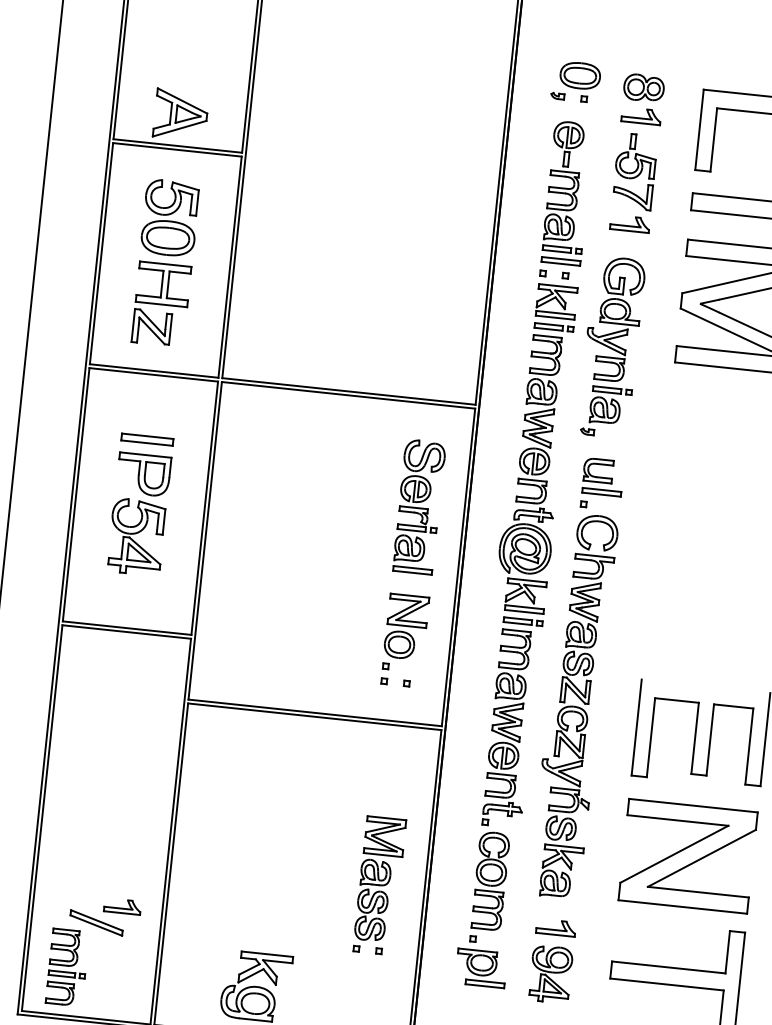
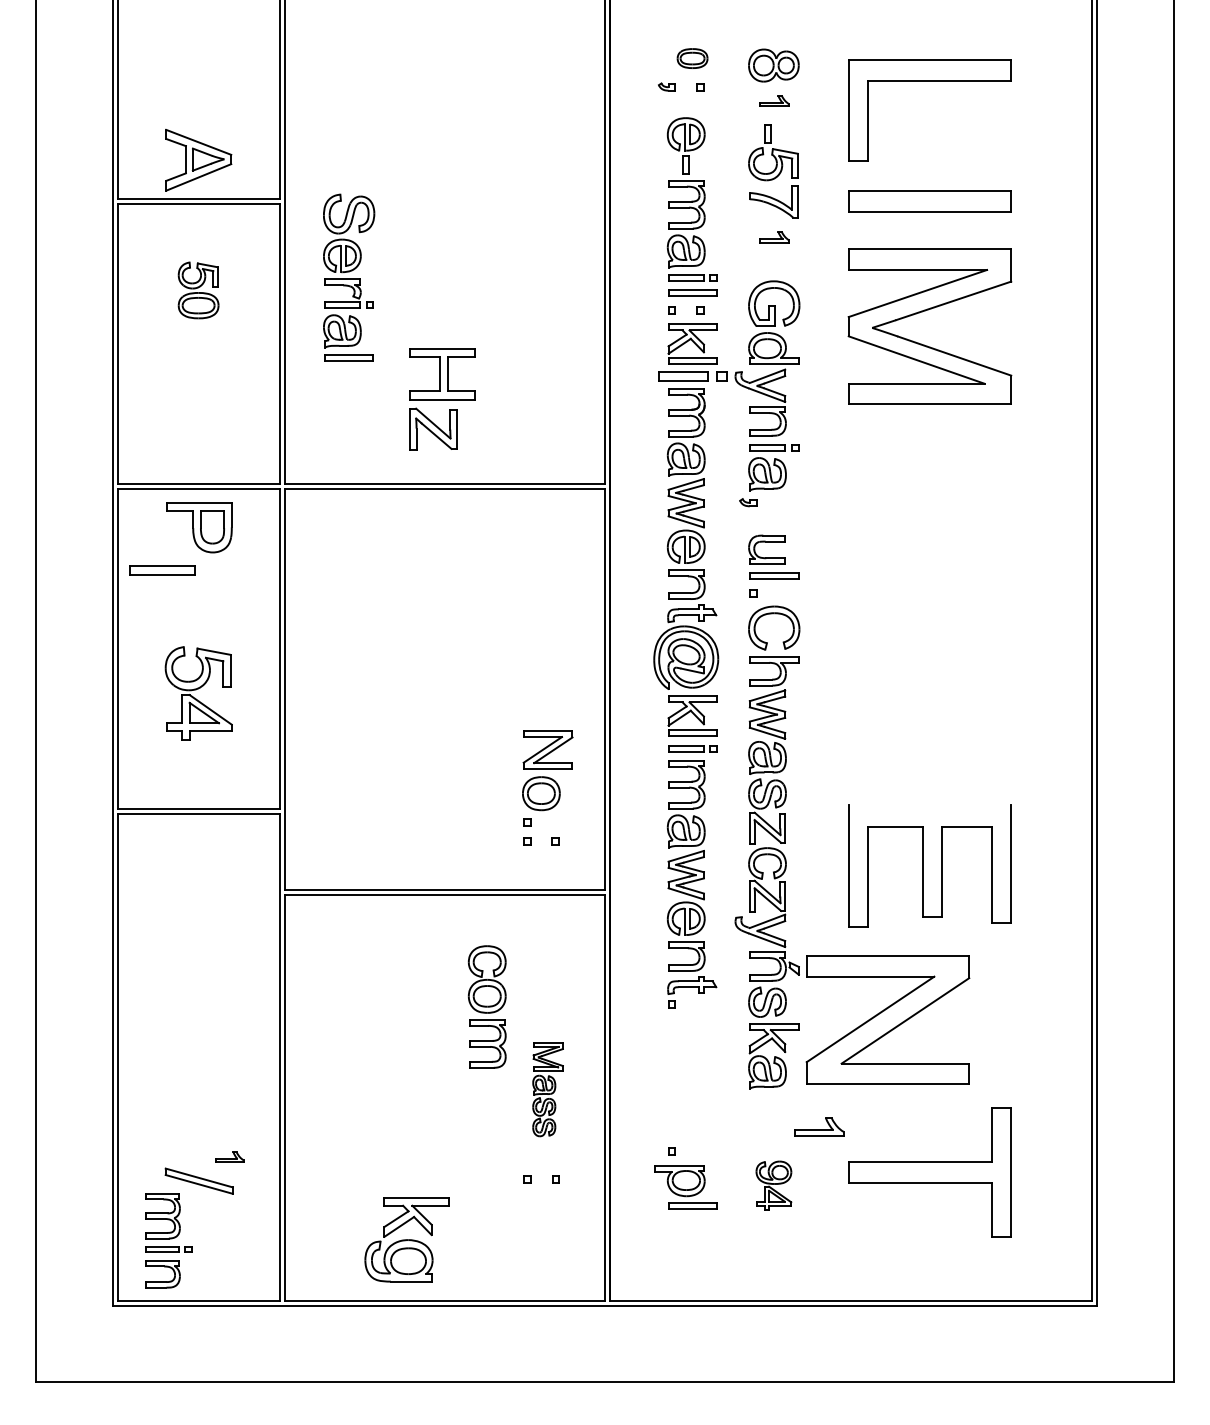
part: (580, 75) -> (692, 58), size x0.6
part: (641, 115) -> (774, 100), size x0.6
part: (170, 218) -> (198, 290), size x0.6
part: (630, 223) -> (774, 236), size x0.6
part: (161, 304) -> (442, 399), moved
part: (553, 327) -> (692, 376), size x1.4
part: (147, 439) -> (162, 570), moved
part: (143, 474) -> (199, 527), moved
part: (419, 506) -> (349, 277), moved
part: (687, 855) -> (887, 1019), moved
part: (379, 879) -> (547, 1089), size x0.6
part: (490, 880) -> (486, 1006), moved
part: (122, 906) -> (229, 1157), size x0.6
part: (556, 927) -> (819, 1126), moved
part: (550, 974) -> (773, 1185), size x0.7

